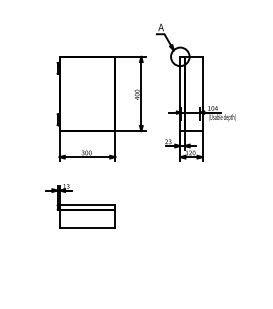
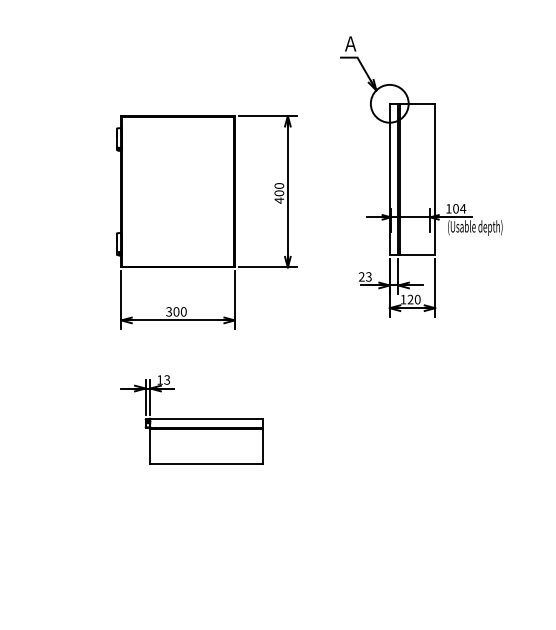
part: (195, 92) -> (420, 176), moved
part: (80, 206) -> (192, 420), moved

